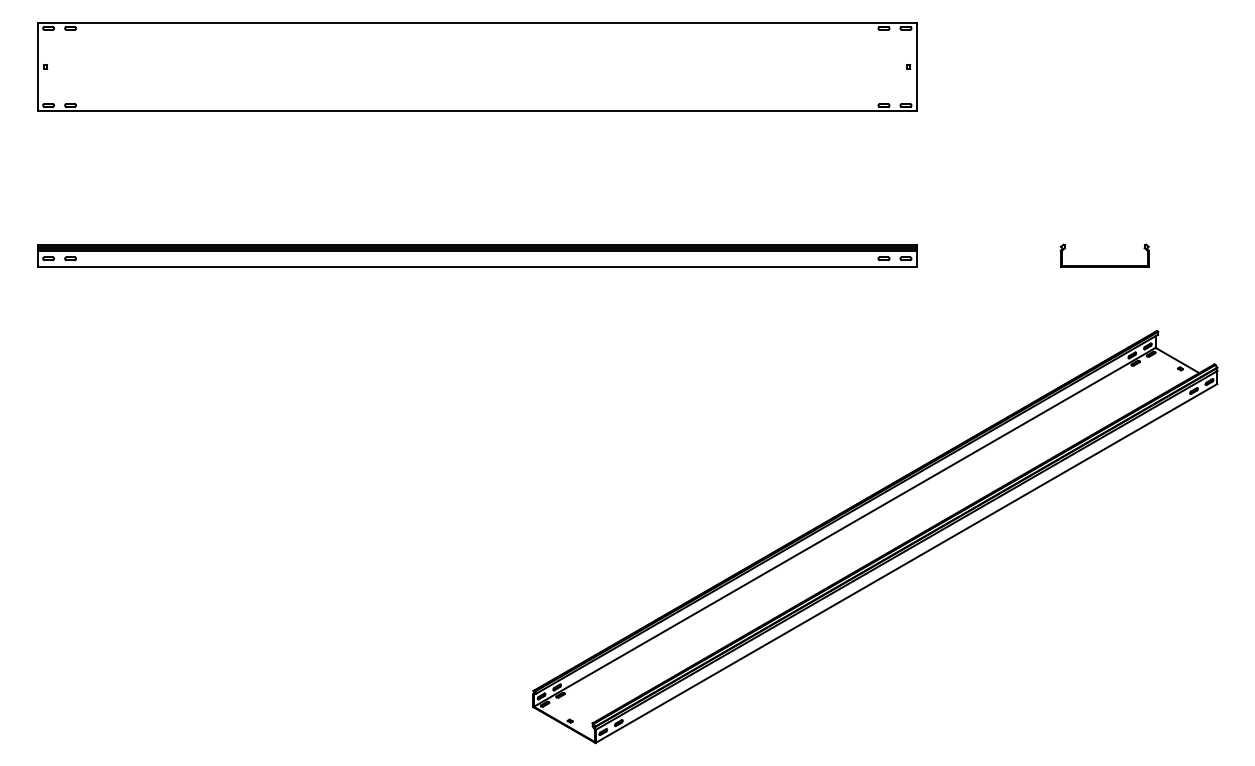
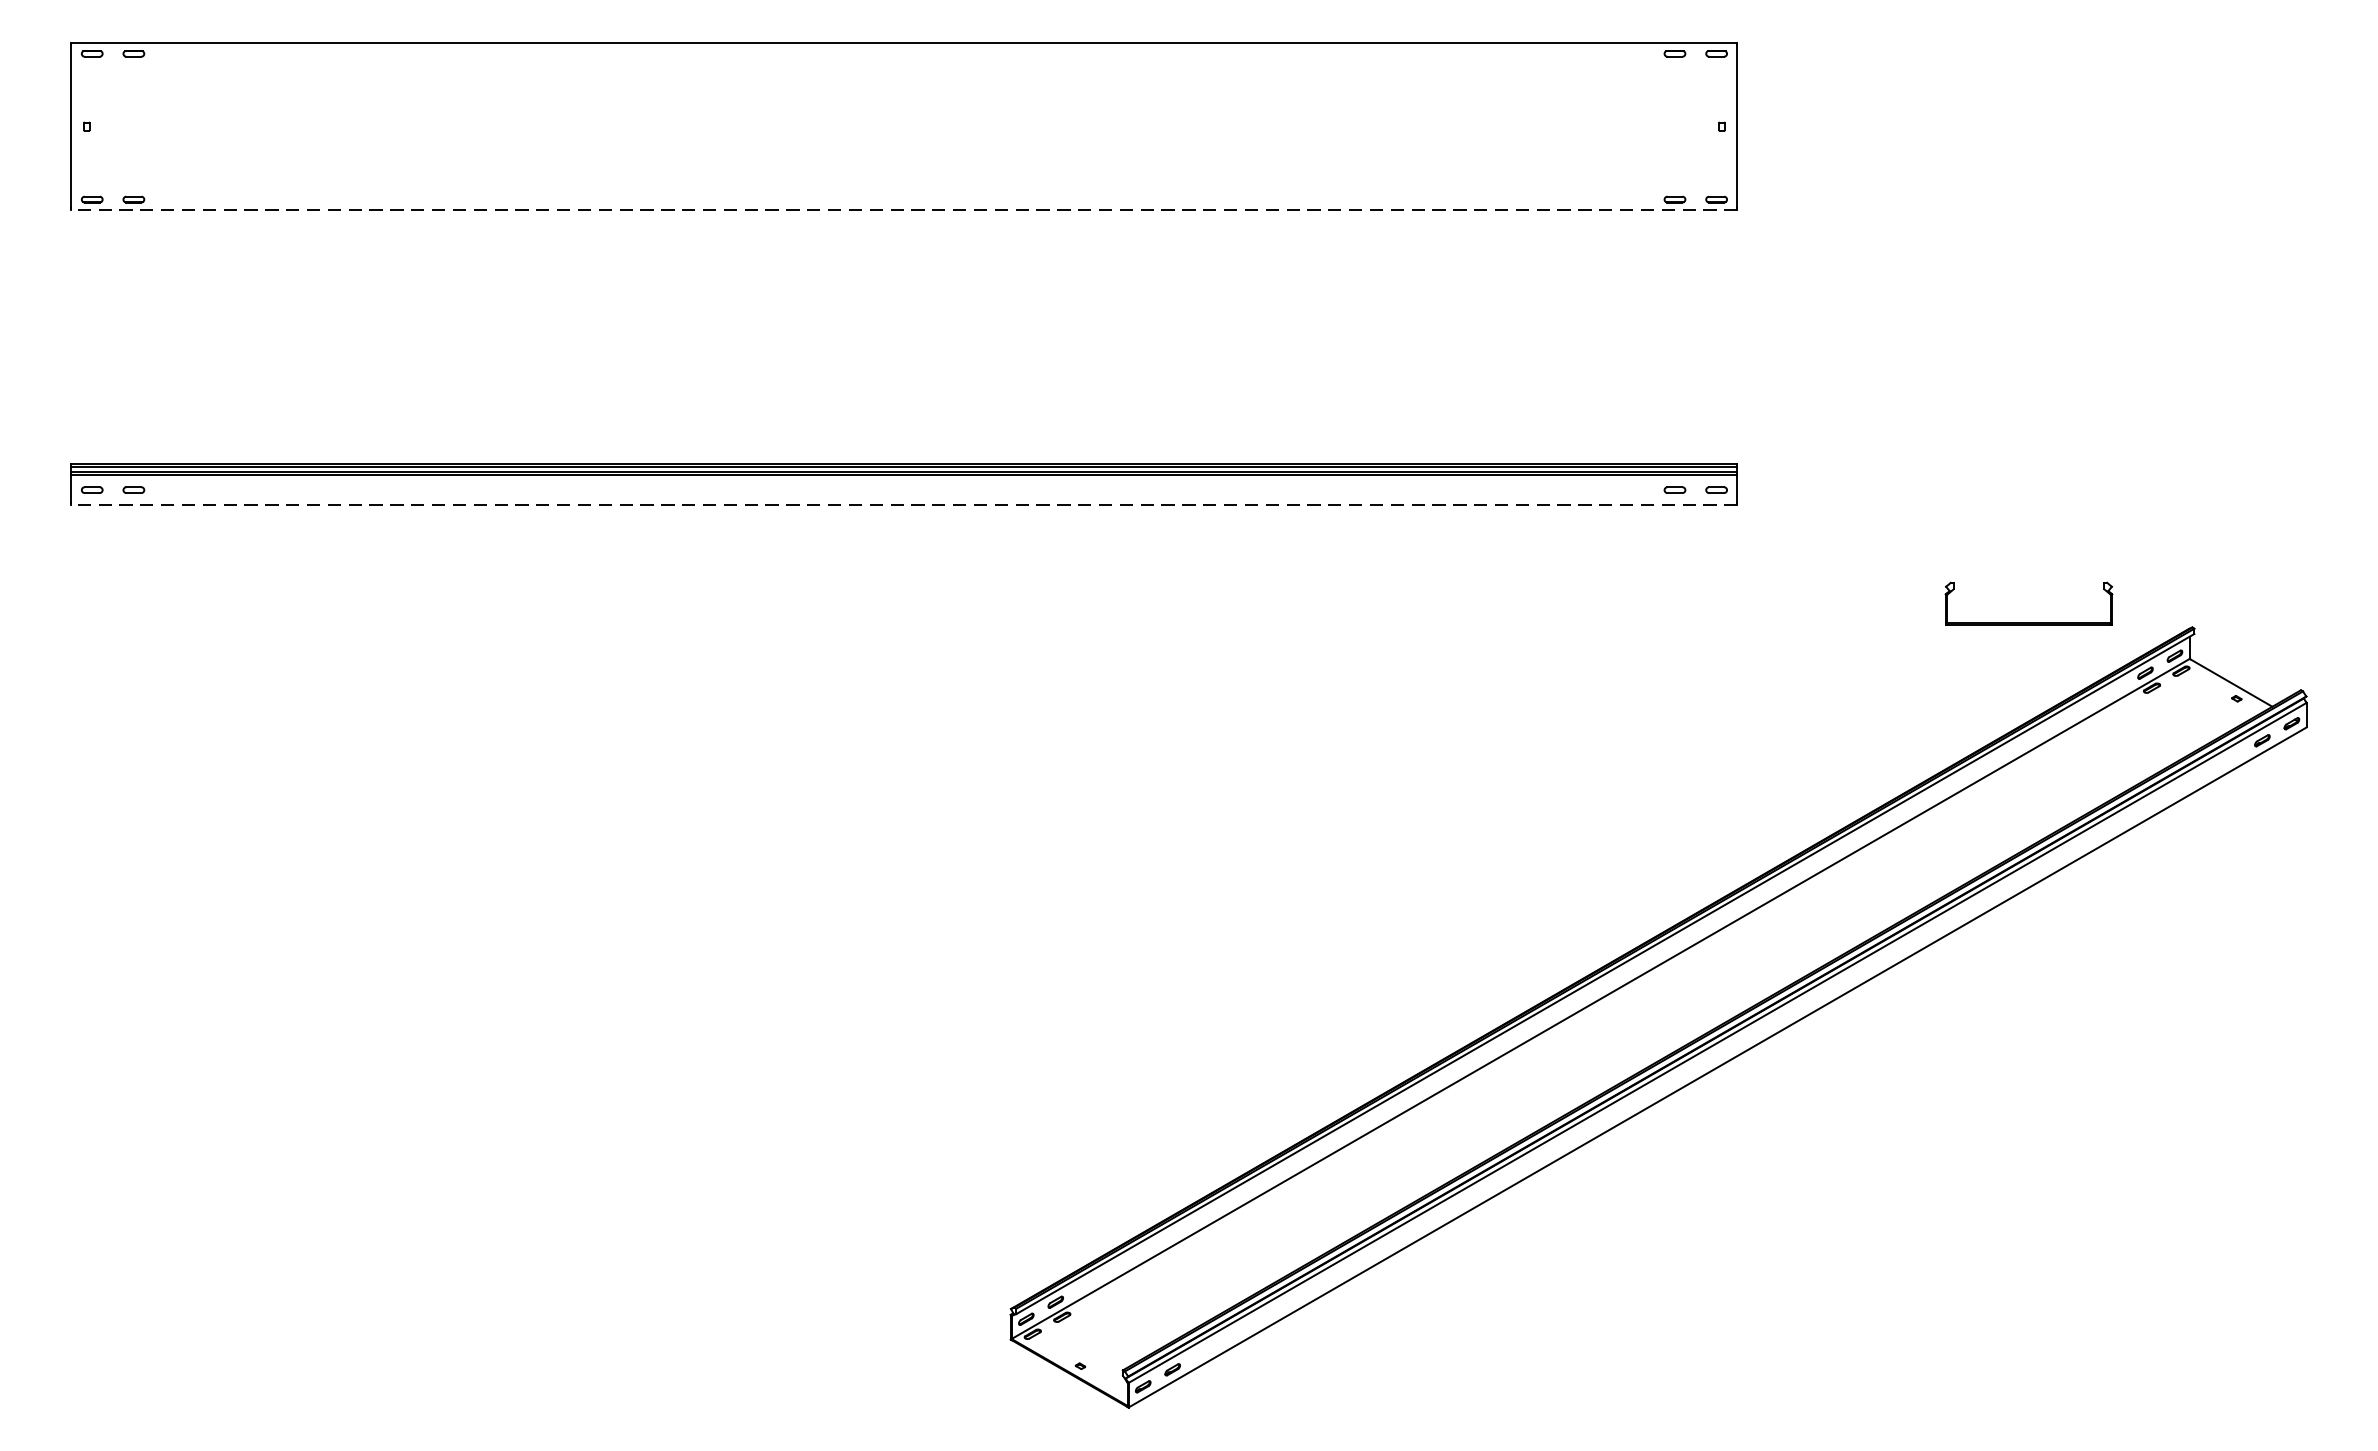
line: (477, 110) -> (904, 209), solid -> dashed
part: (1104, 265) -> (2028, 622), moved
line: (477, 266) -> (904, 504), solid -> dashed

